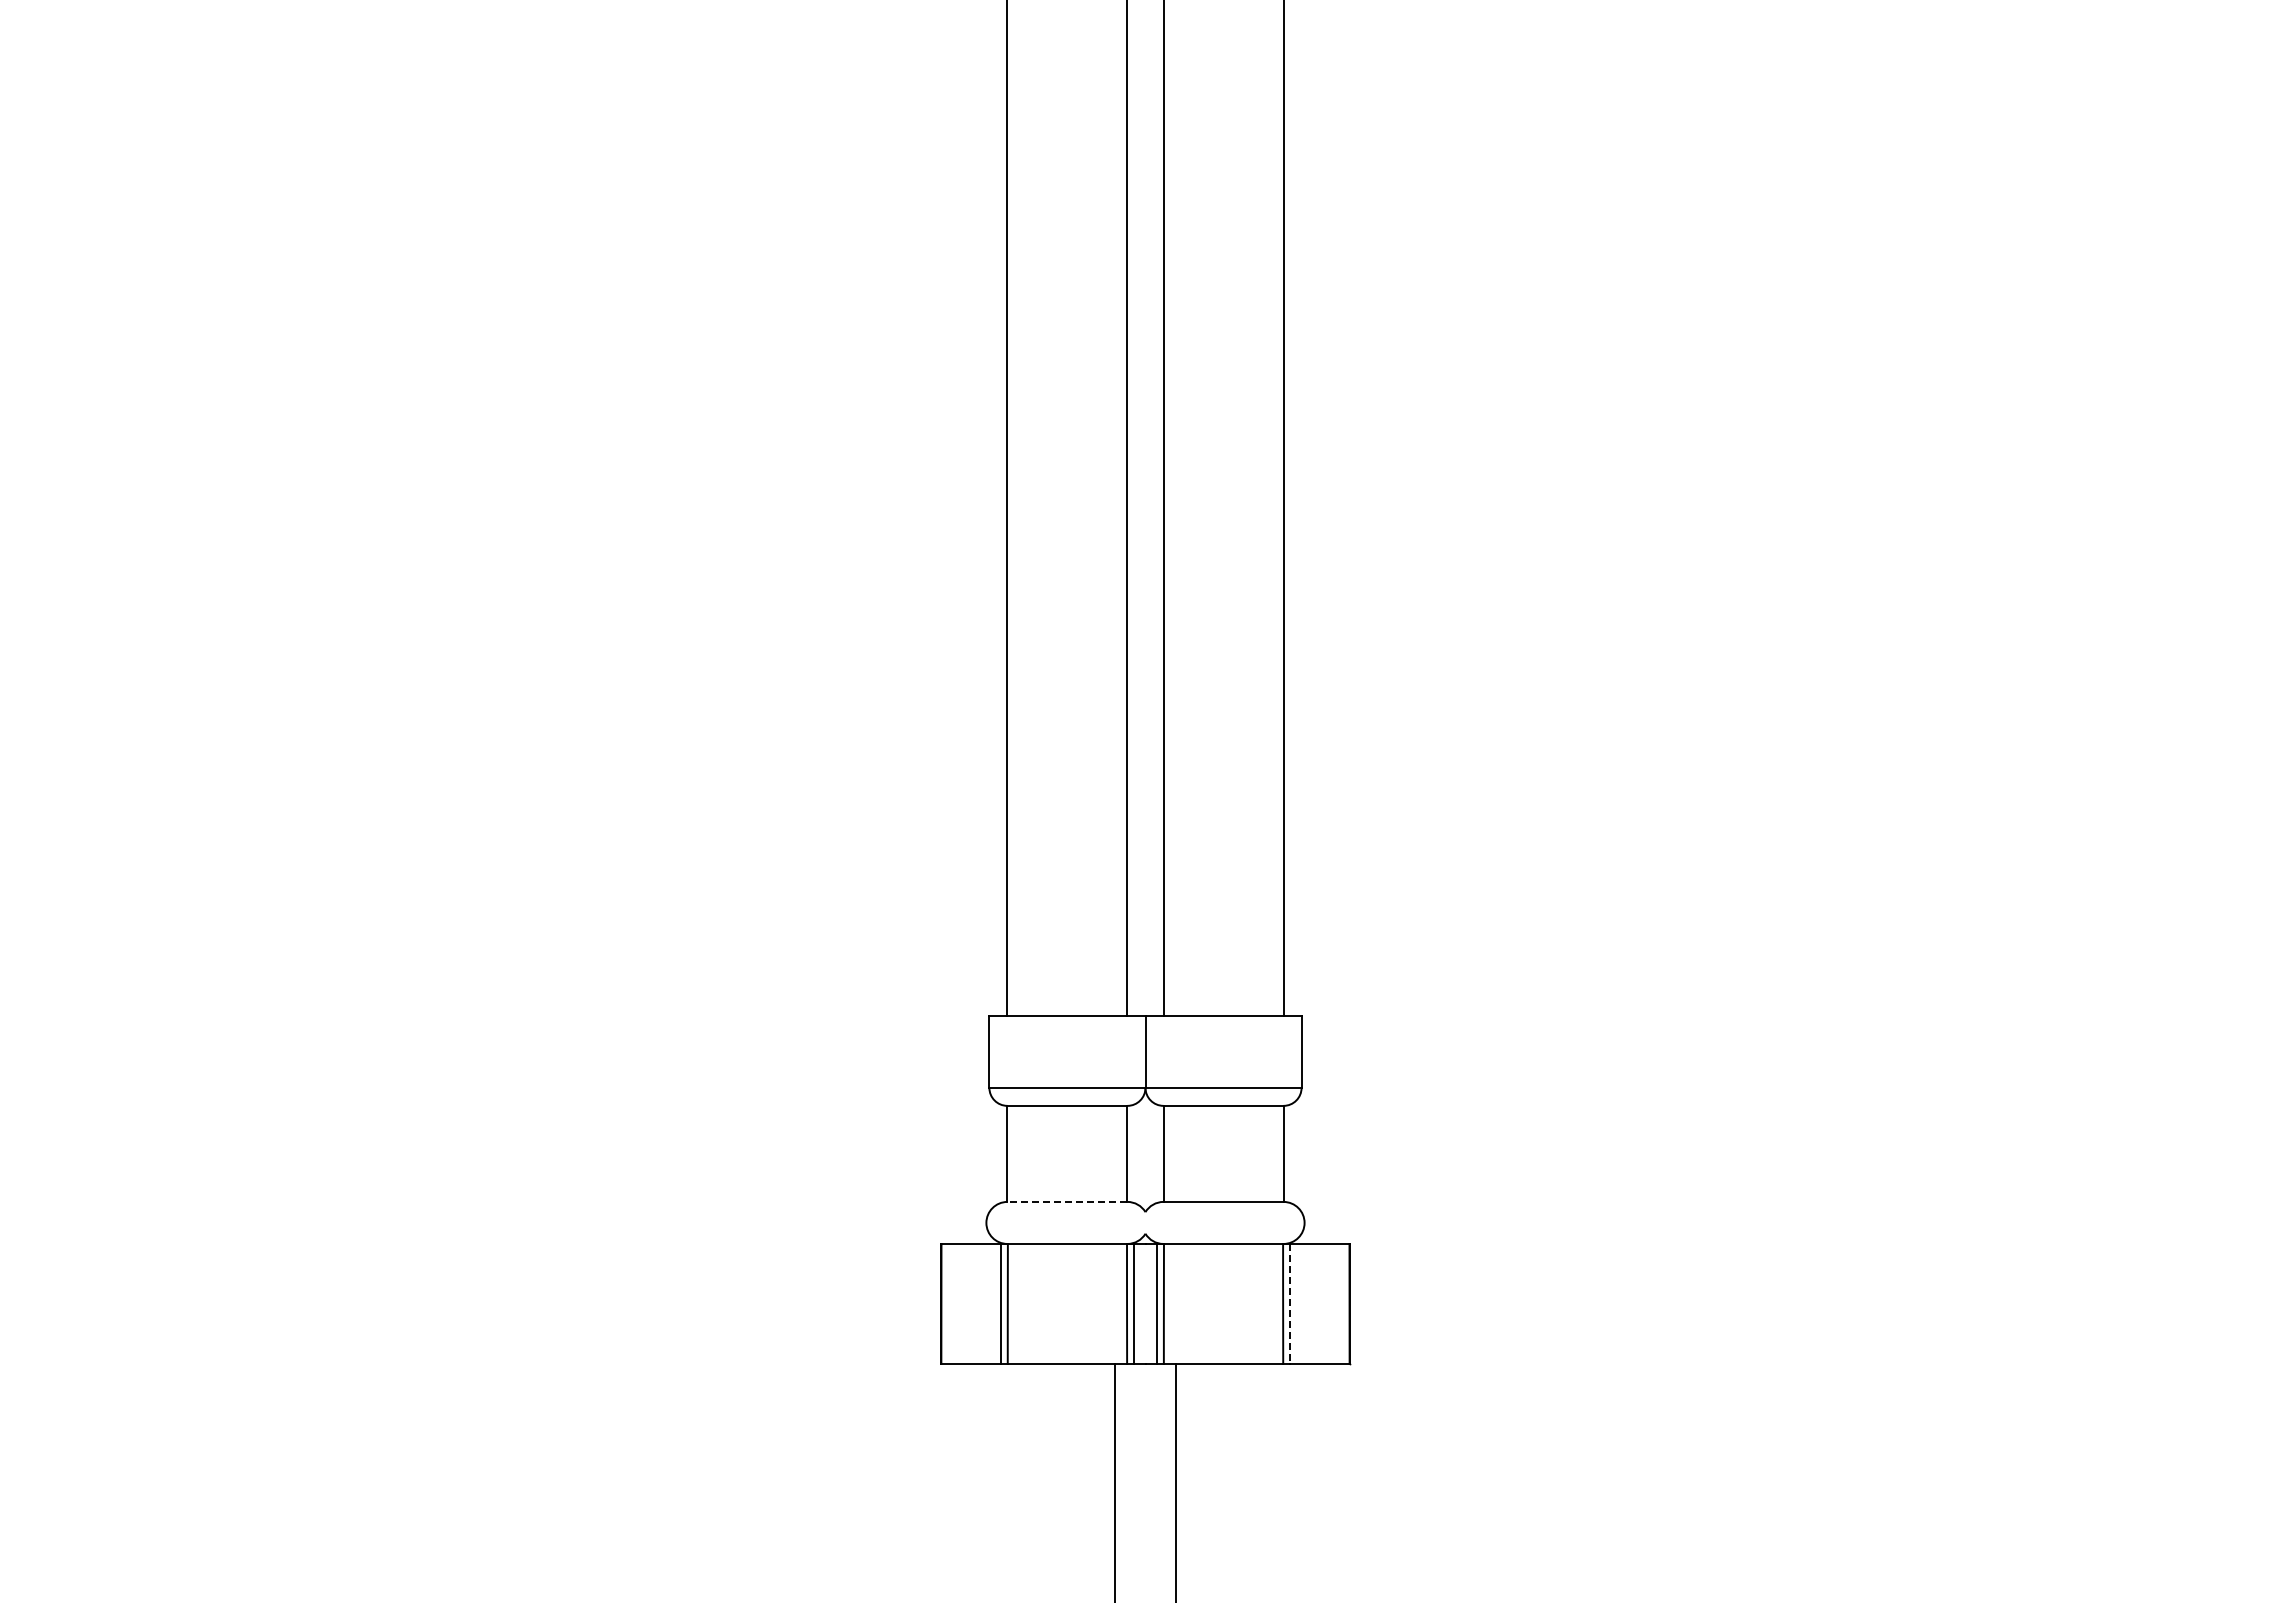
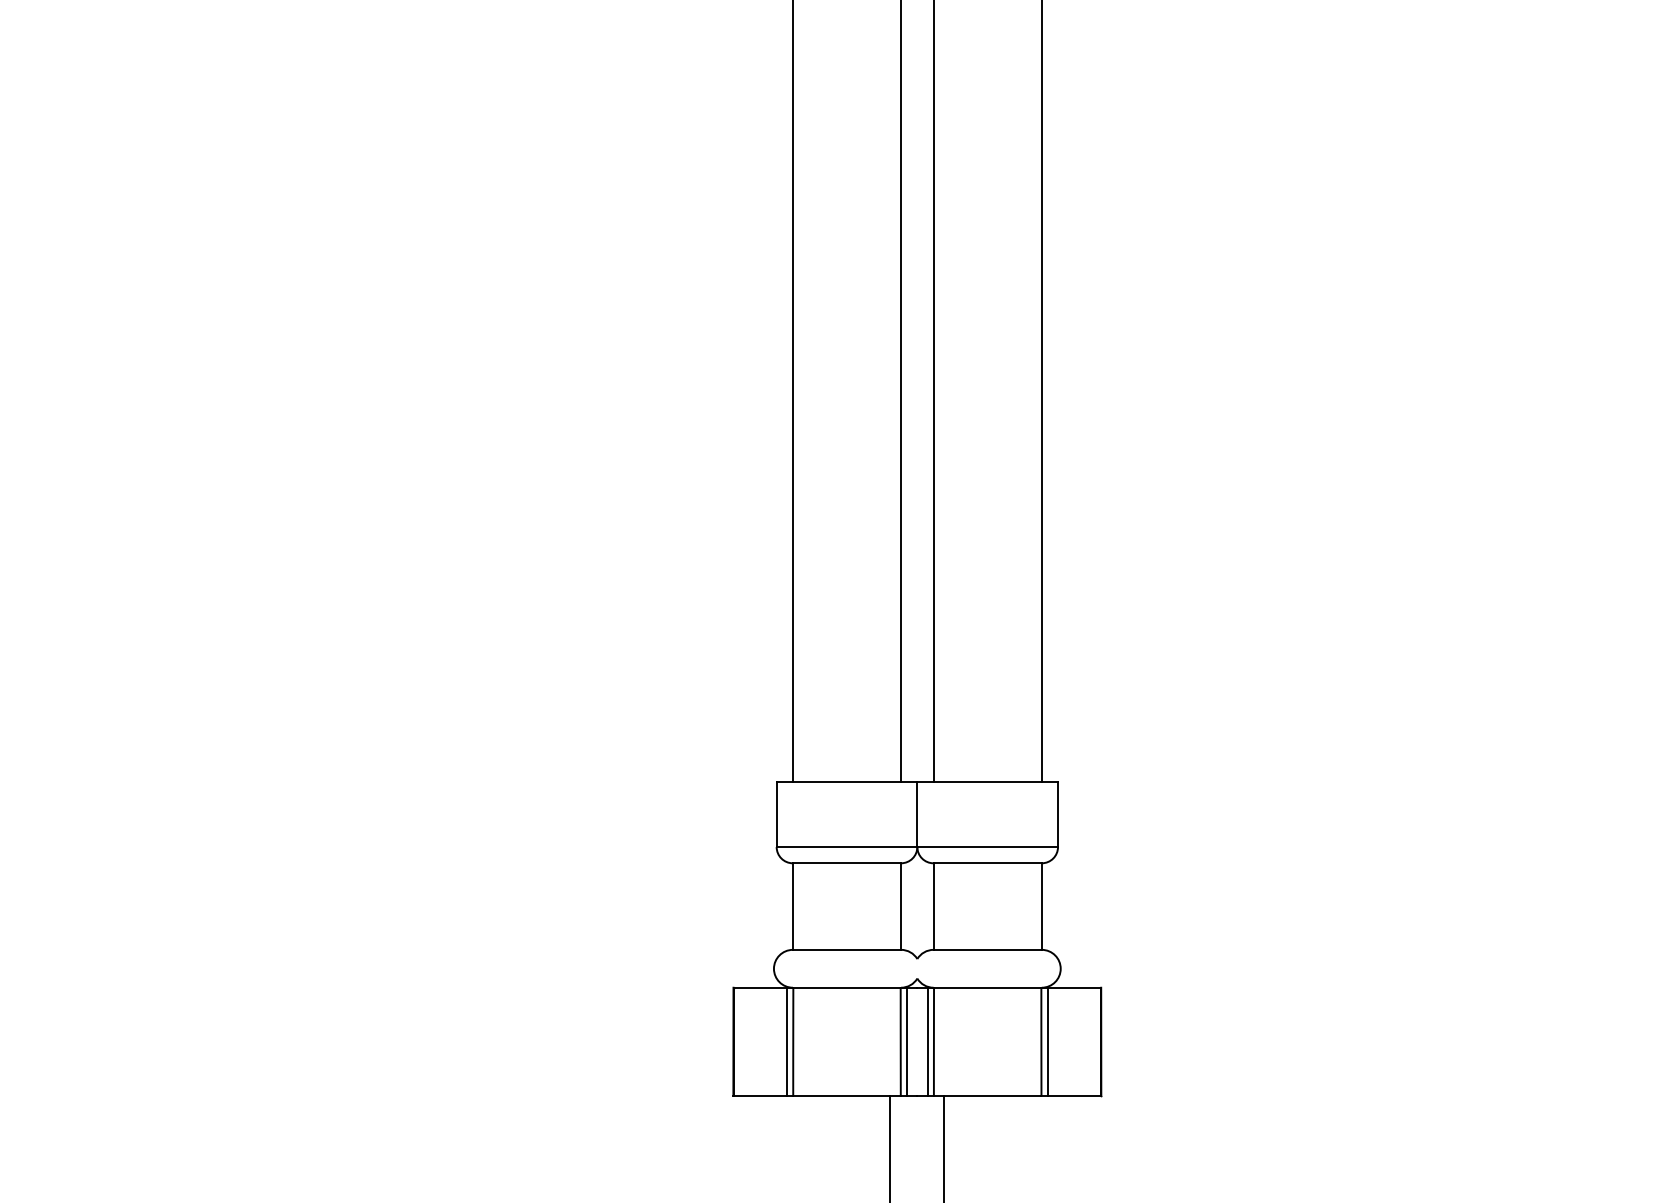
line: (1066, 1201) -> (846, 949), dashed -> solid
line: (1289, 1304) -> (1047, 1042), dashed -> solid

